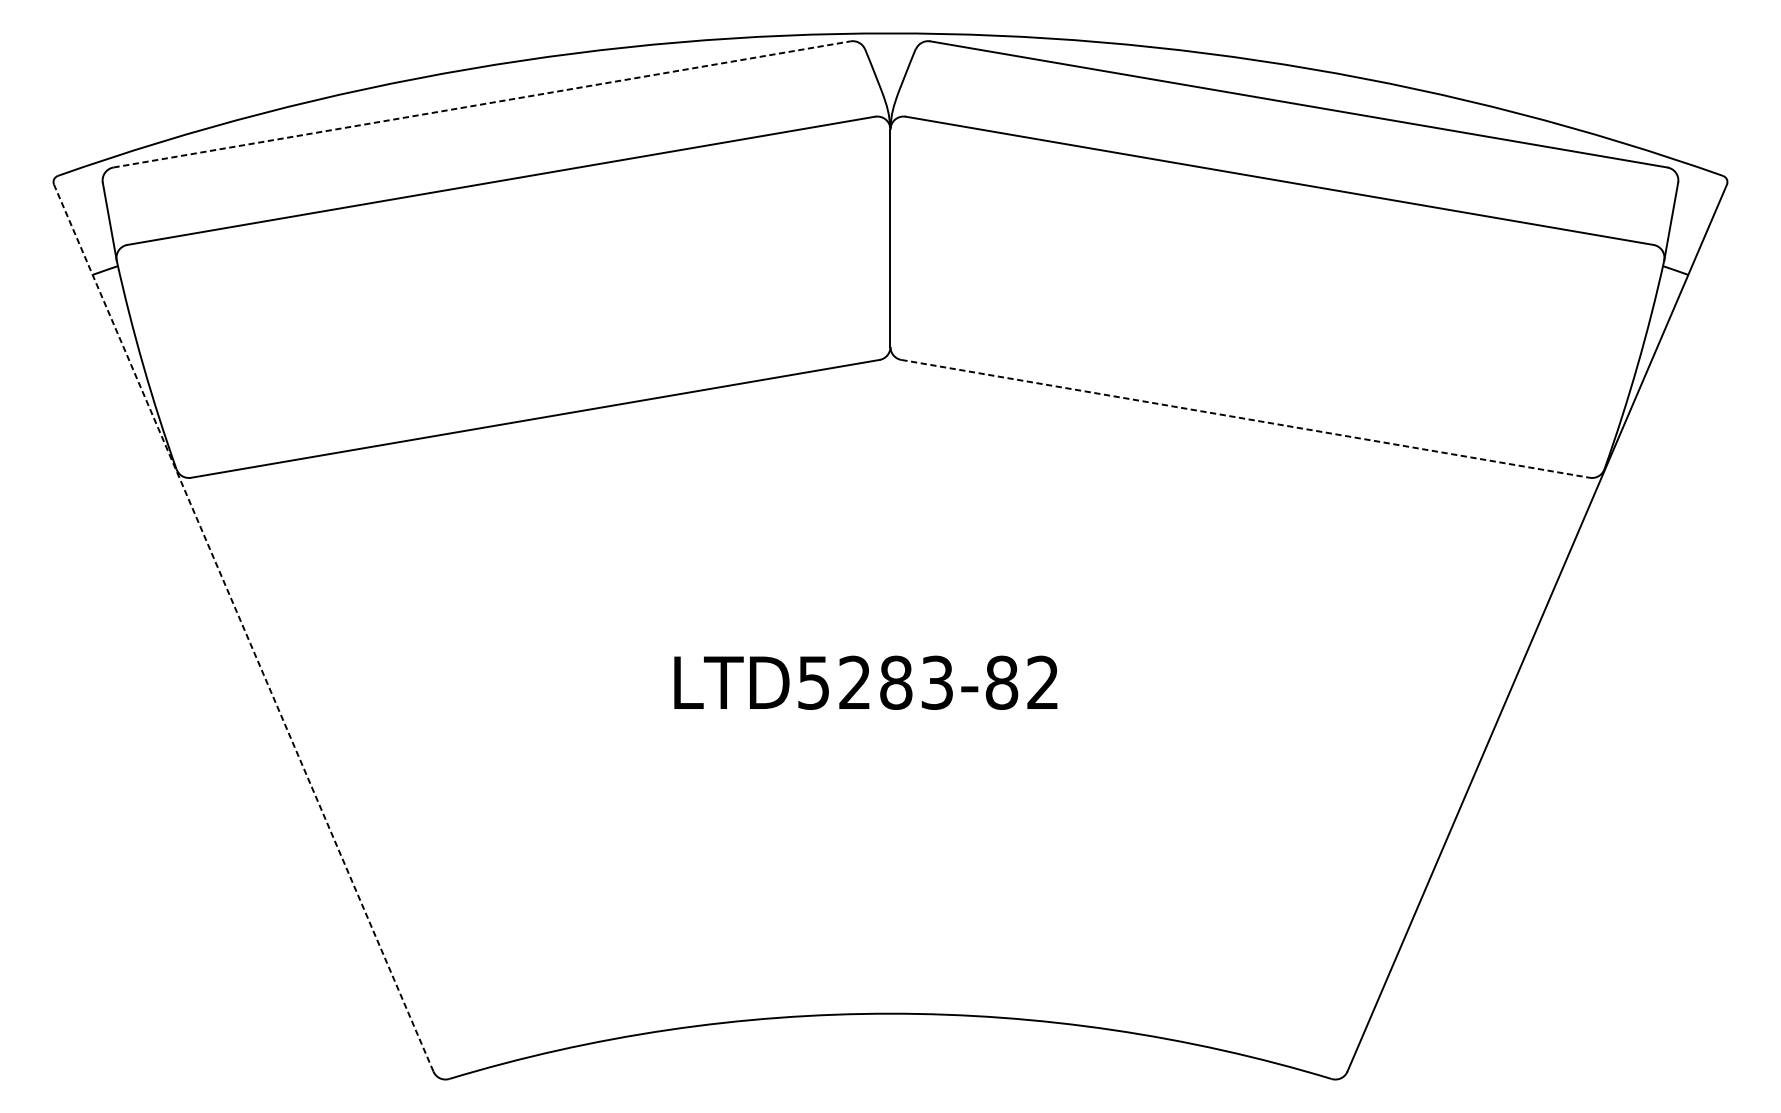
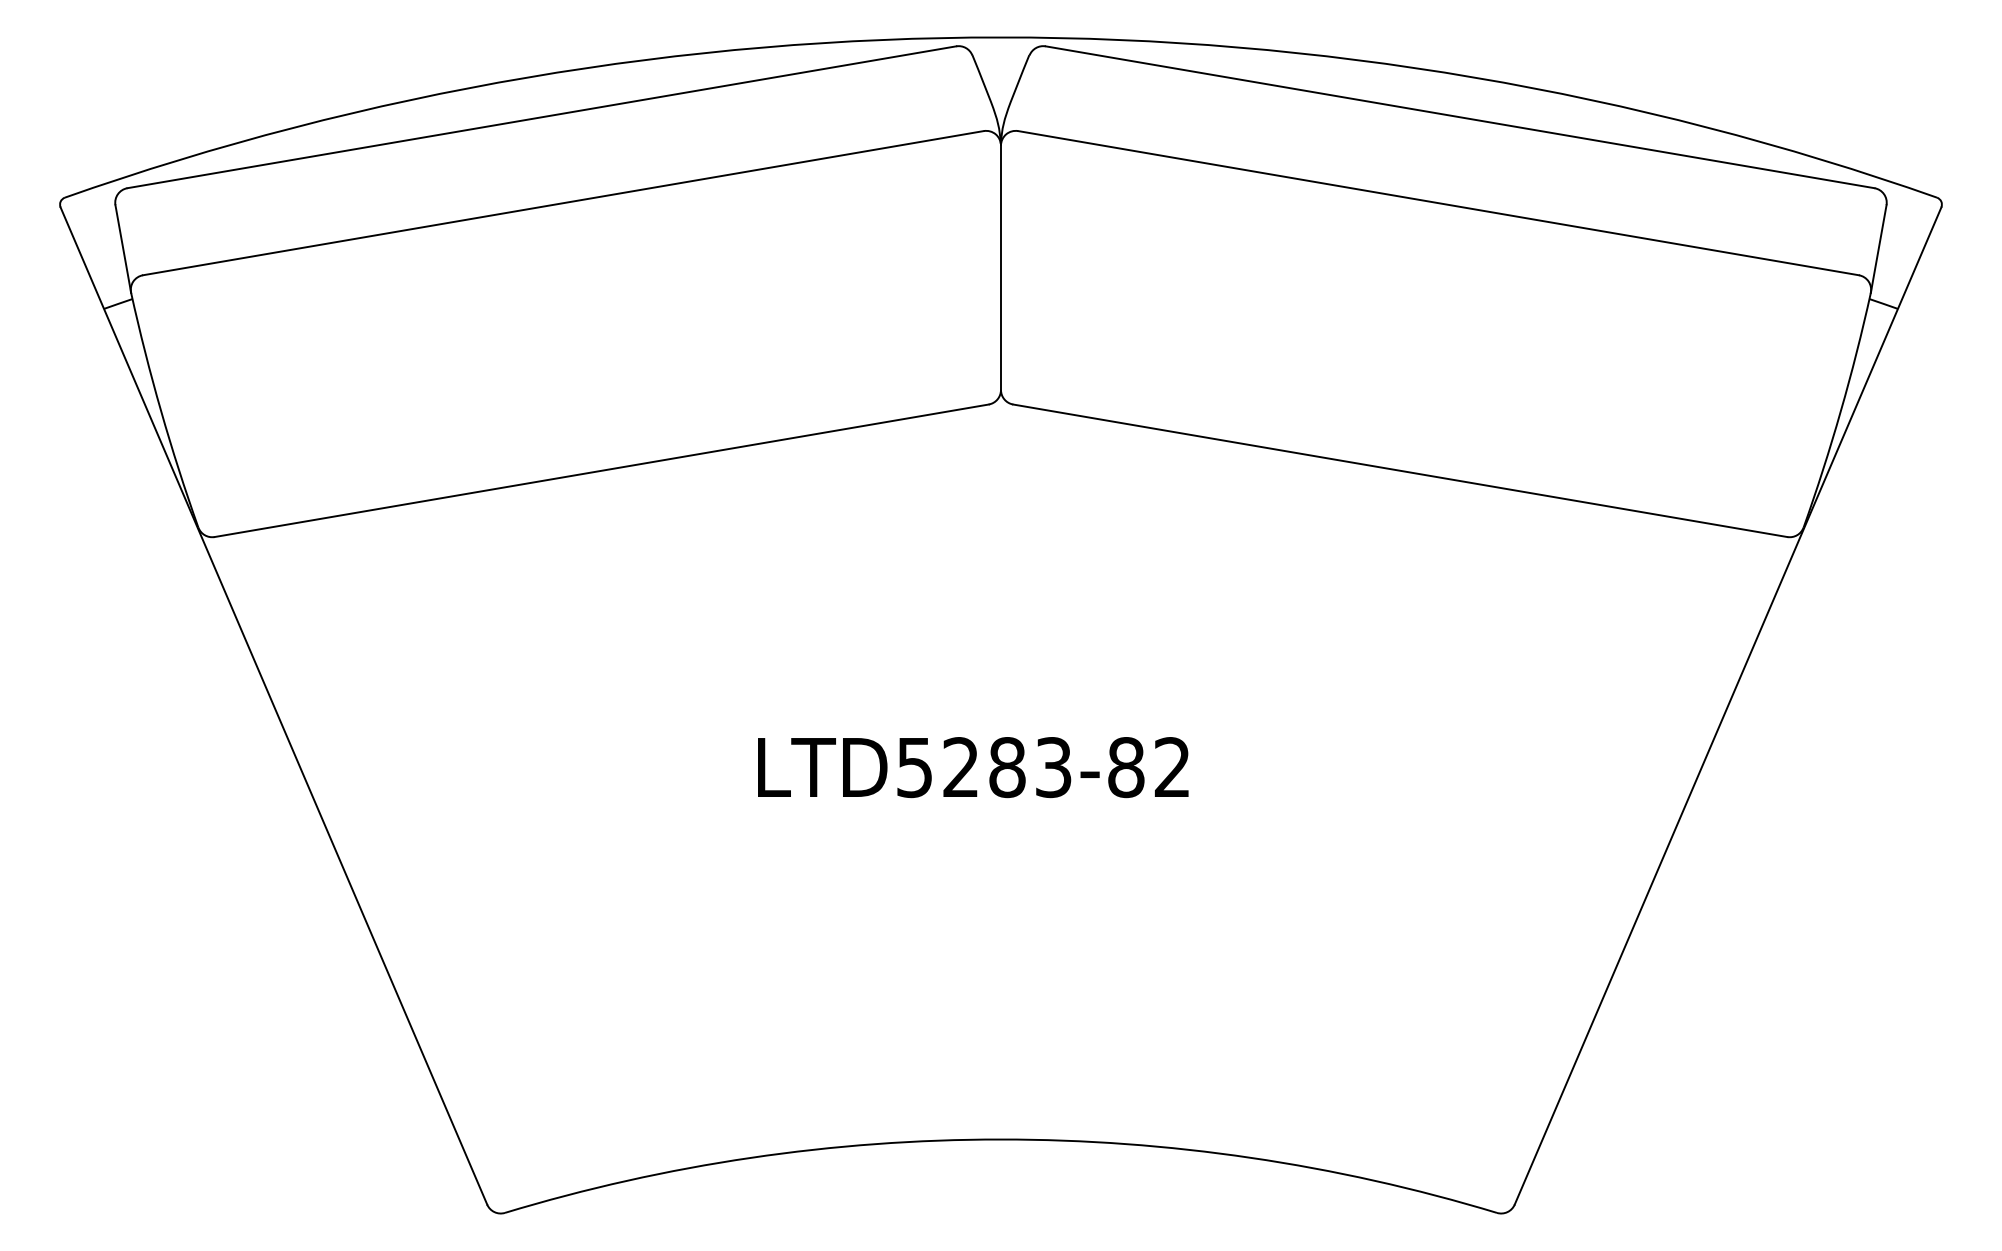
line: (482, 104) -> (542, 117), dashed -> solid
line: (1245, 418) -> (1400, 470), dashed -> solid
line: (243, 627) -> (273, 705), dashed -> solid

